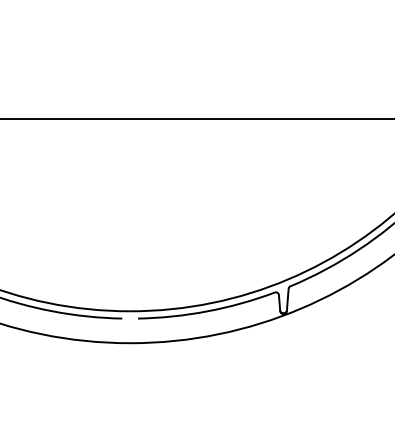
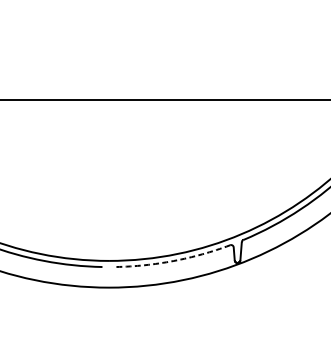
arc: (207, 311) -> (173, 261), solid -> dashed

